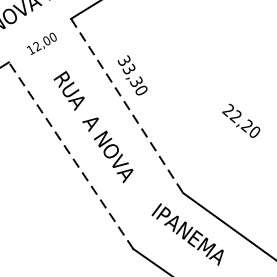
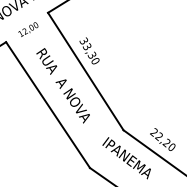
line: (126, 105) -> (85, 71), dashed -> solid
text: (240, 120) -> (162, 139), moved
line: (71, 156) -> (48, 105), dashed -> solid

